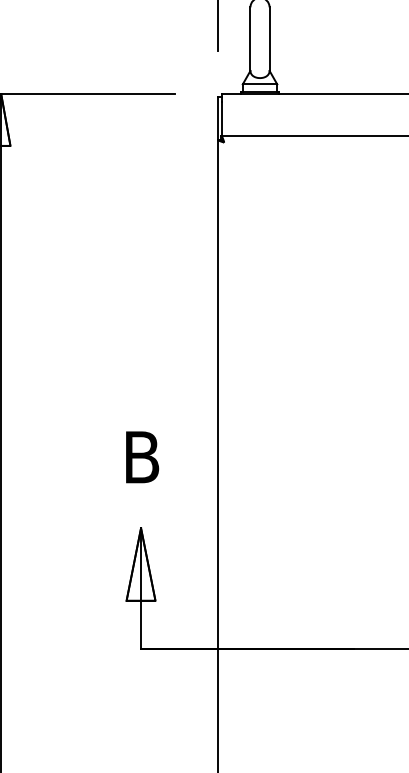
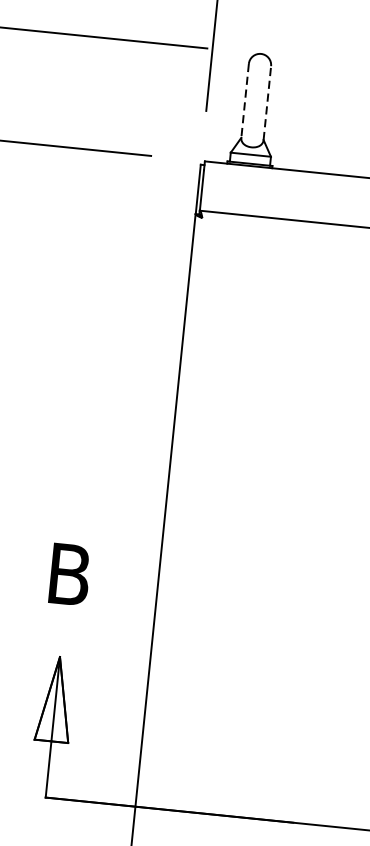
line: (250, 39) -> (245, 101), solid -> dashed
line: (269, 39) -> (267, 103), solid -> dashed

